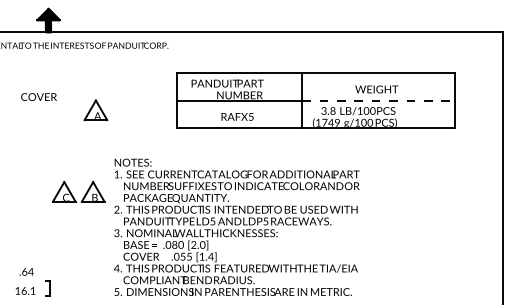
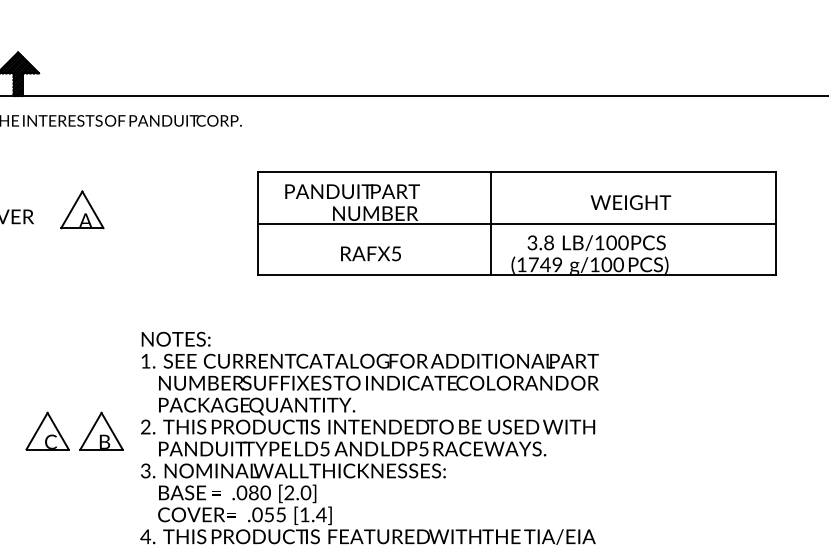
line: (378, 100) -> (634, 223), dashed -> solid
part: (95, 110) -> (81, 210), moved
part: (73, 195) -> (64, 437), moved

